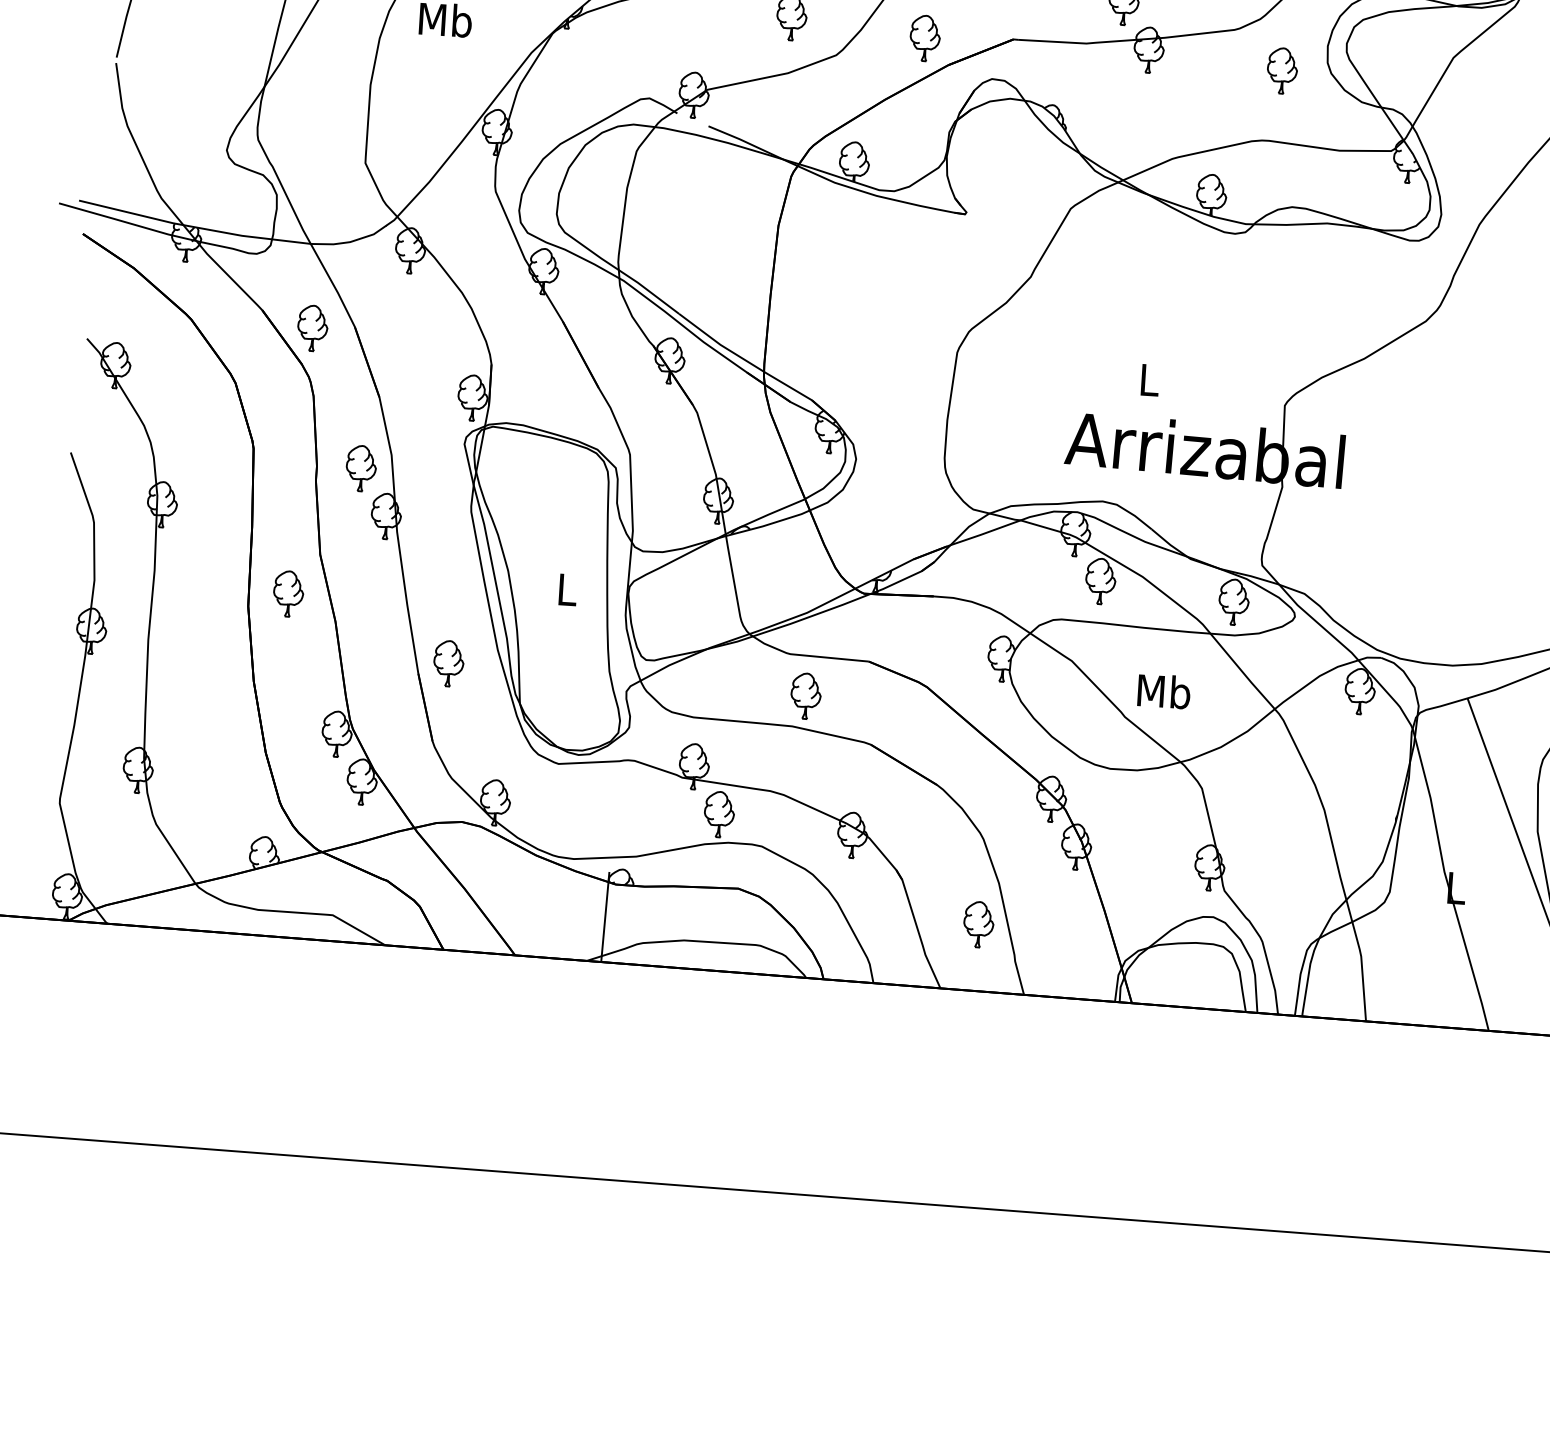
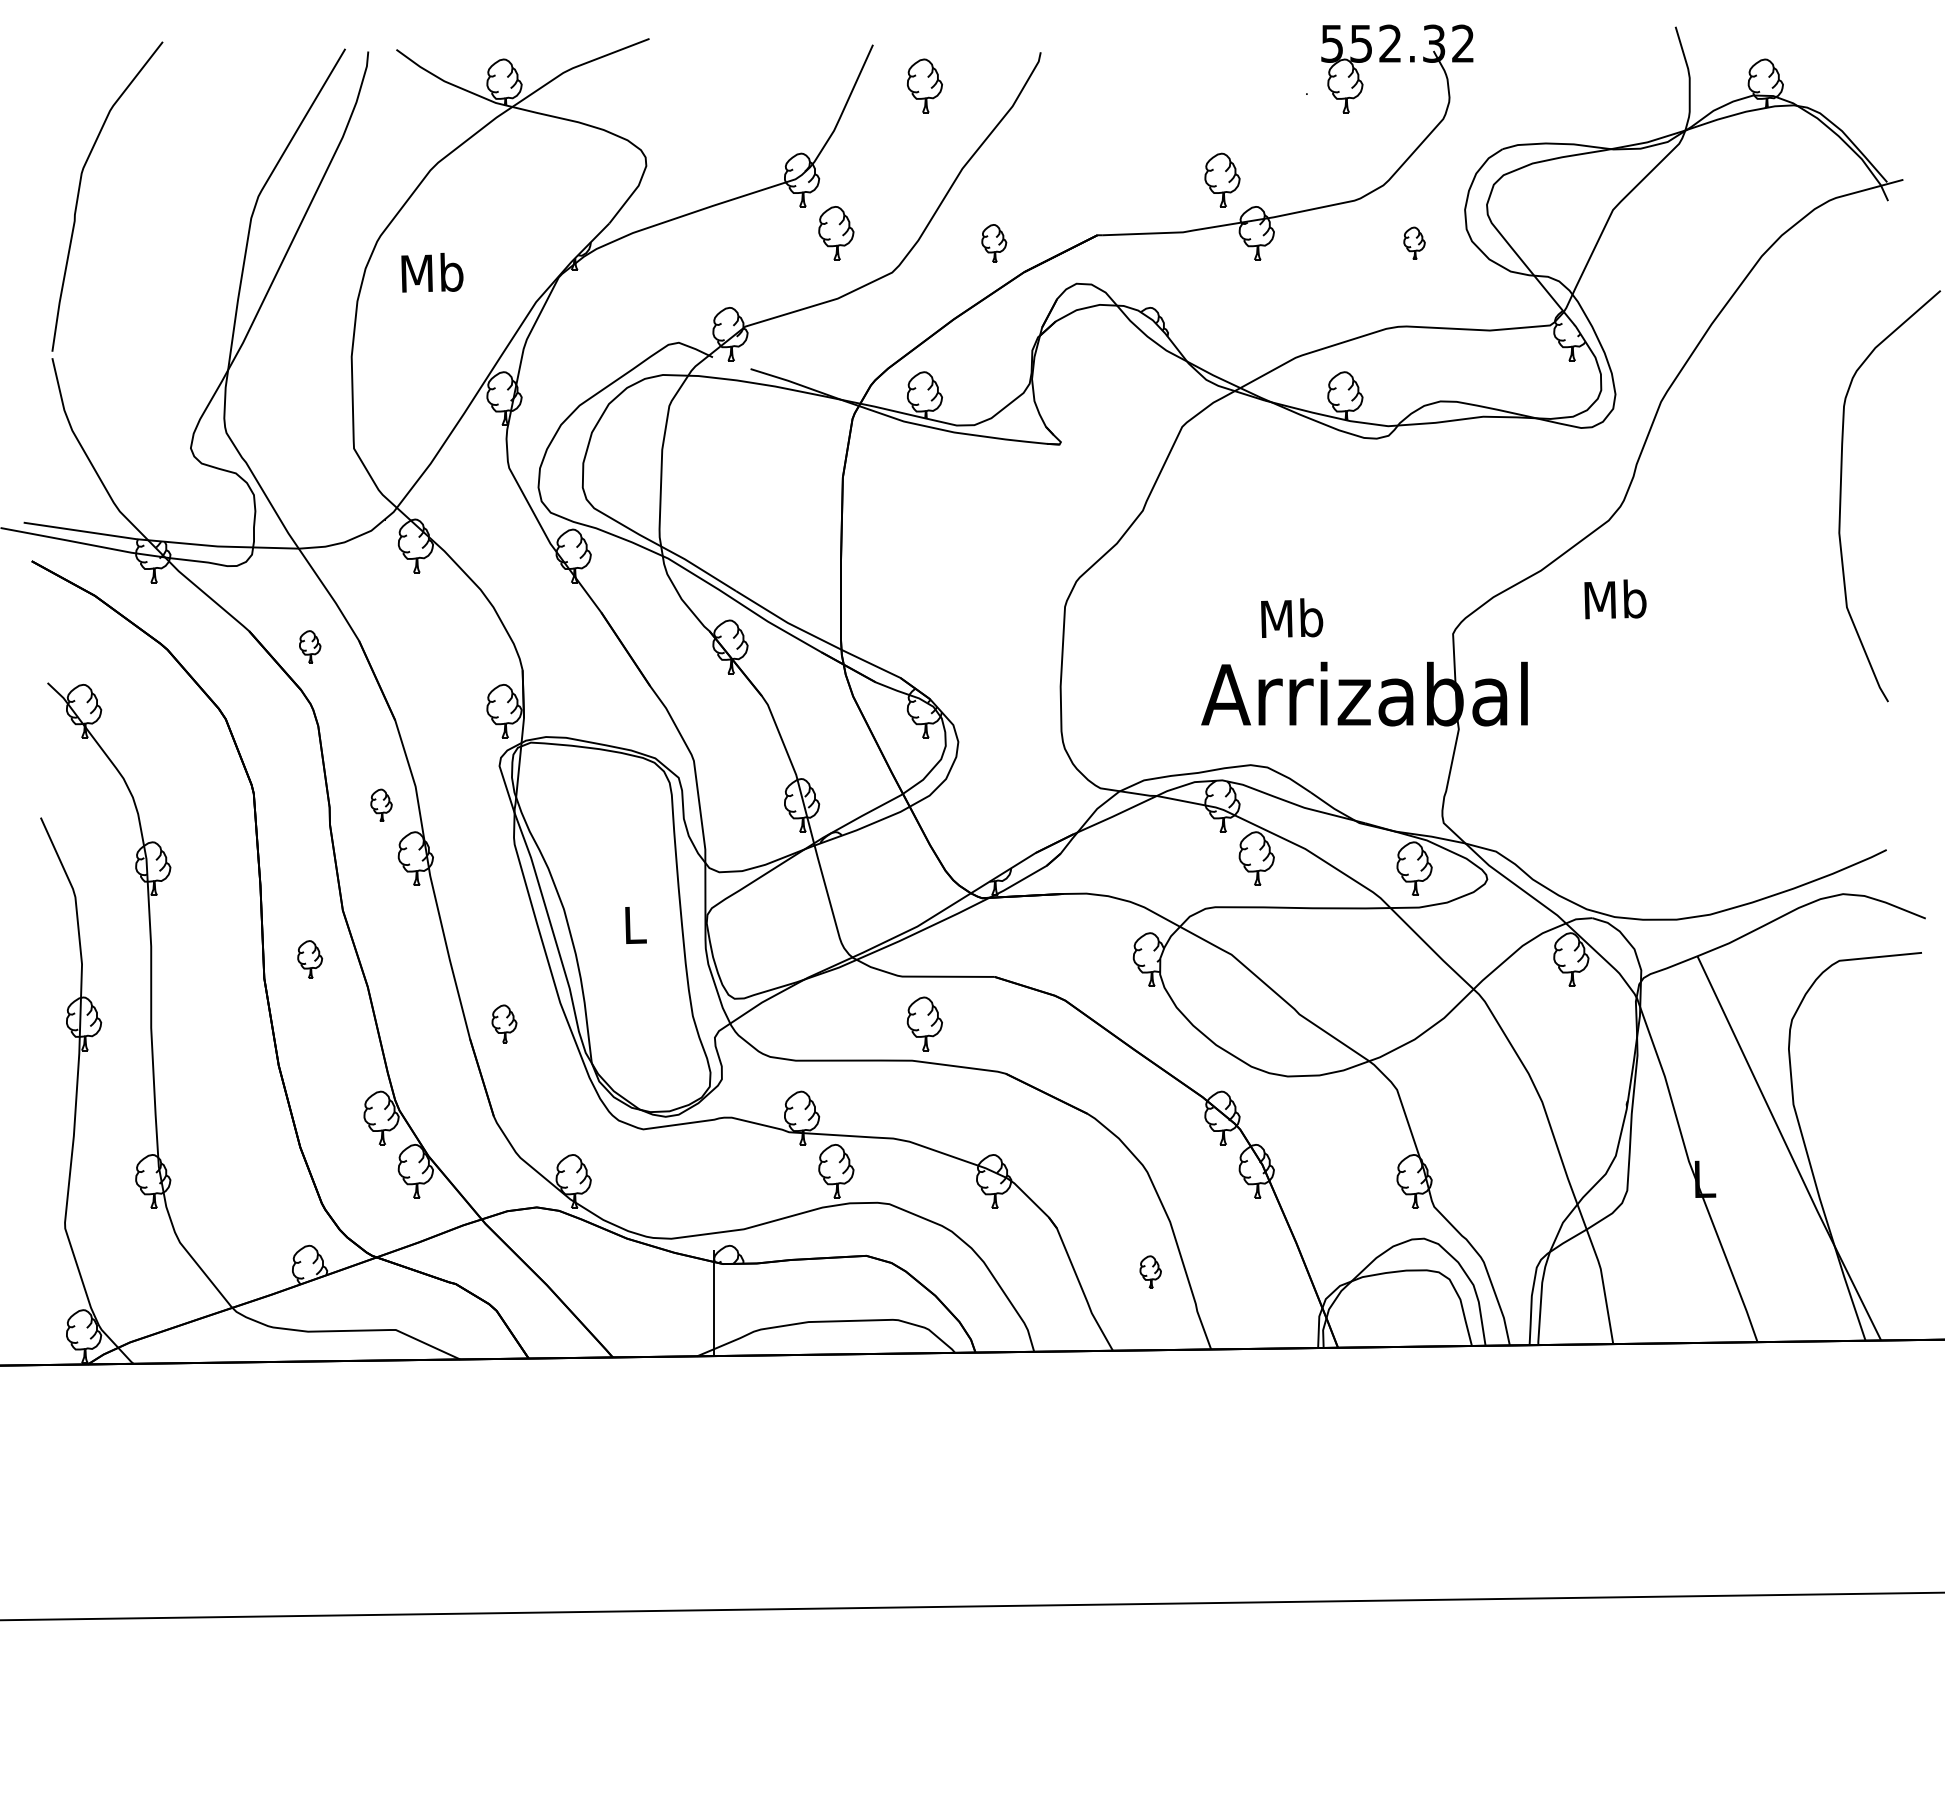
part: (925, 38) -> (994, 243), size x0.7
part: (1282, 70) -> (1414, 243), size x0.6
part: (313, 327) -> (310, 646), size x0.6
text: (1149, 379) -> (1292, 617), L -> Mb
part: (361, 468) -> (381, 805), size x0.6
part: (288, 593) -> (310, 959), size x0.7
part: (448, 663) -> (504, 1023), size x0.7
text: (1164, 691) -> (1615, 599), moved
part: (978, 923) -> (1150, 1271), size x0.6

